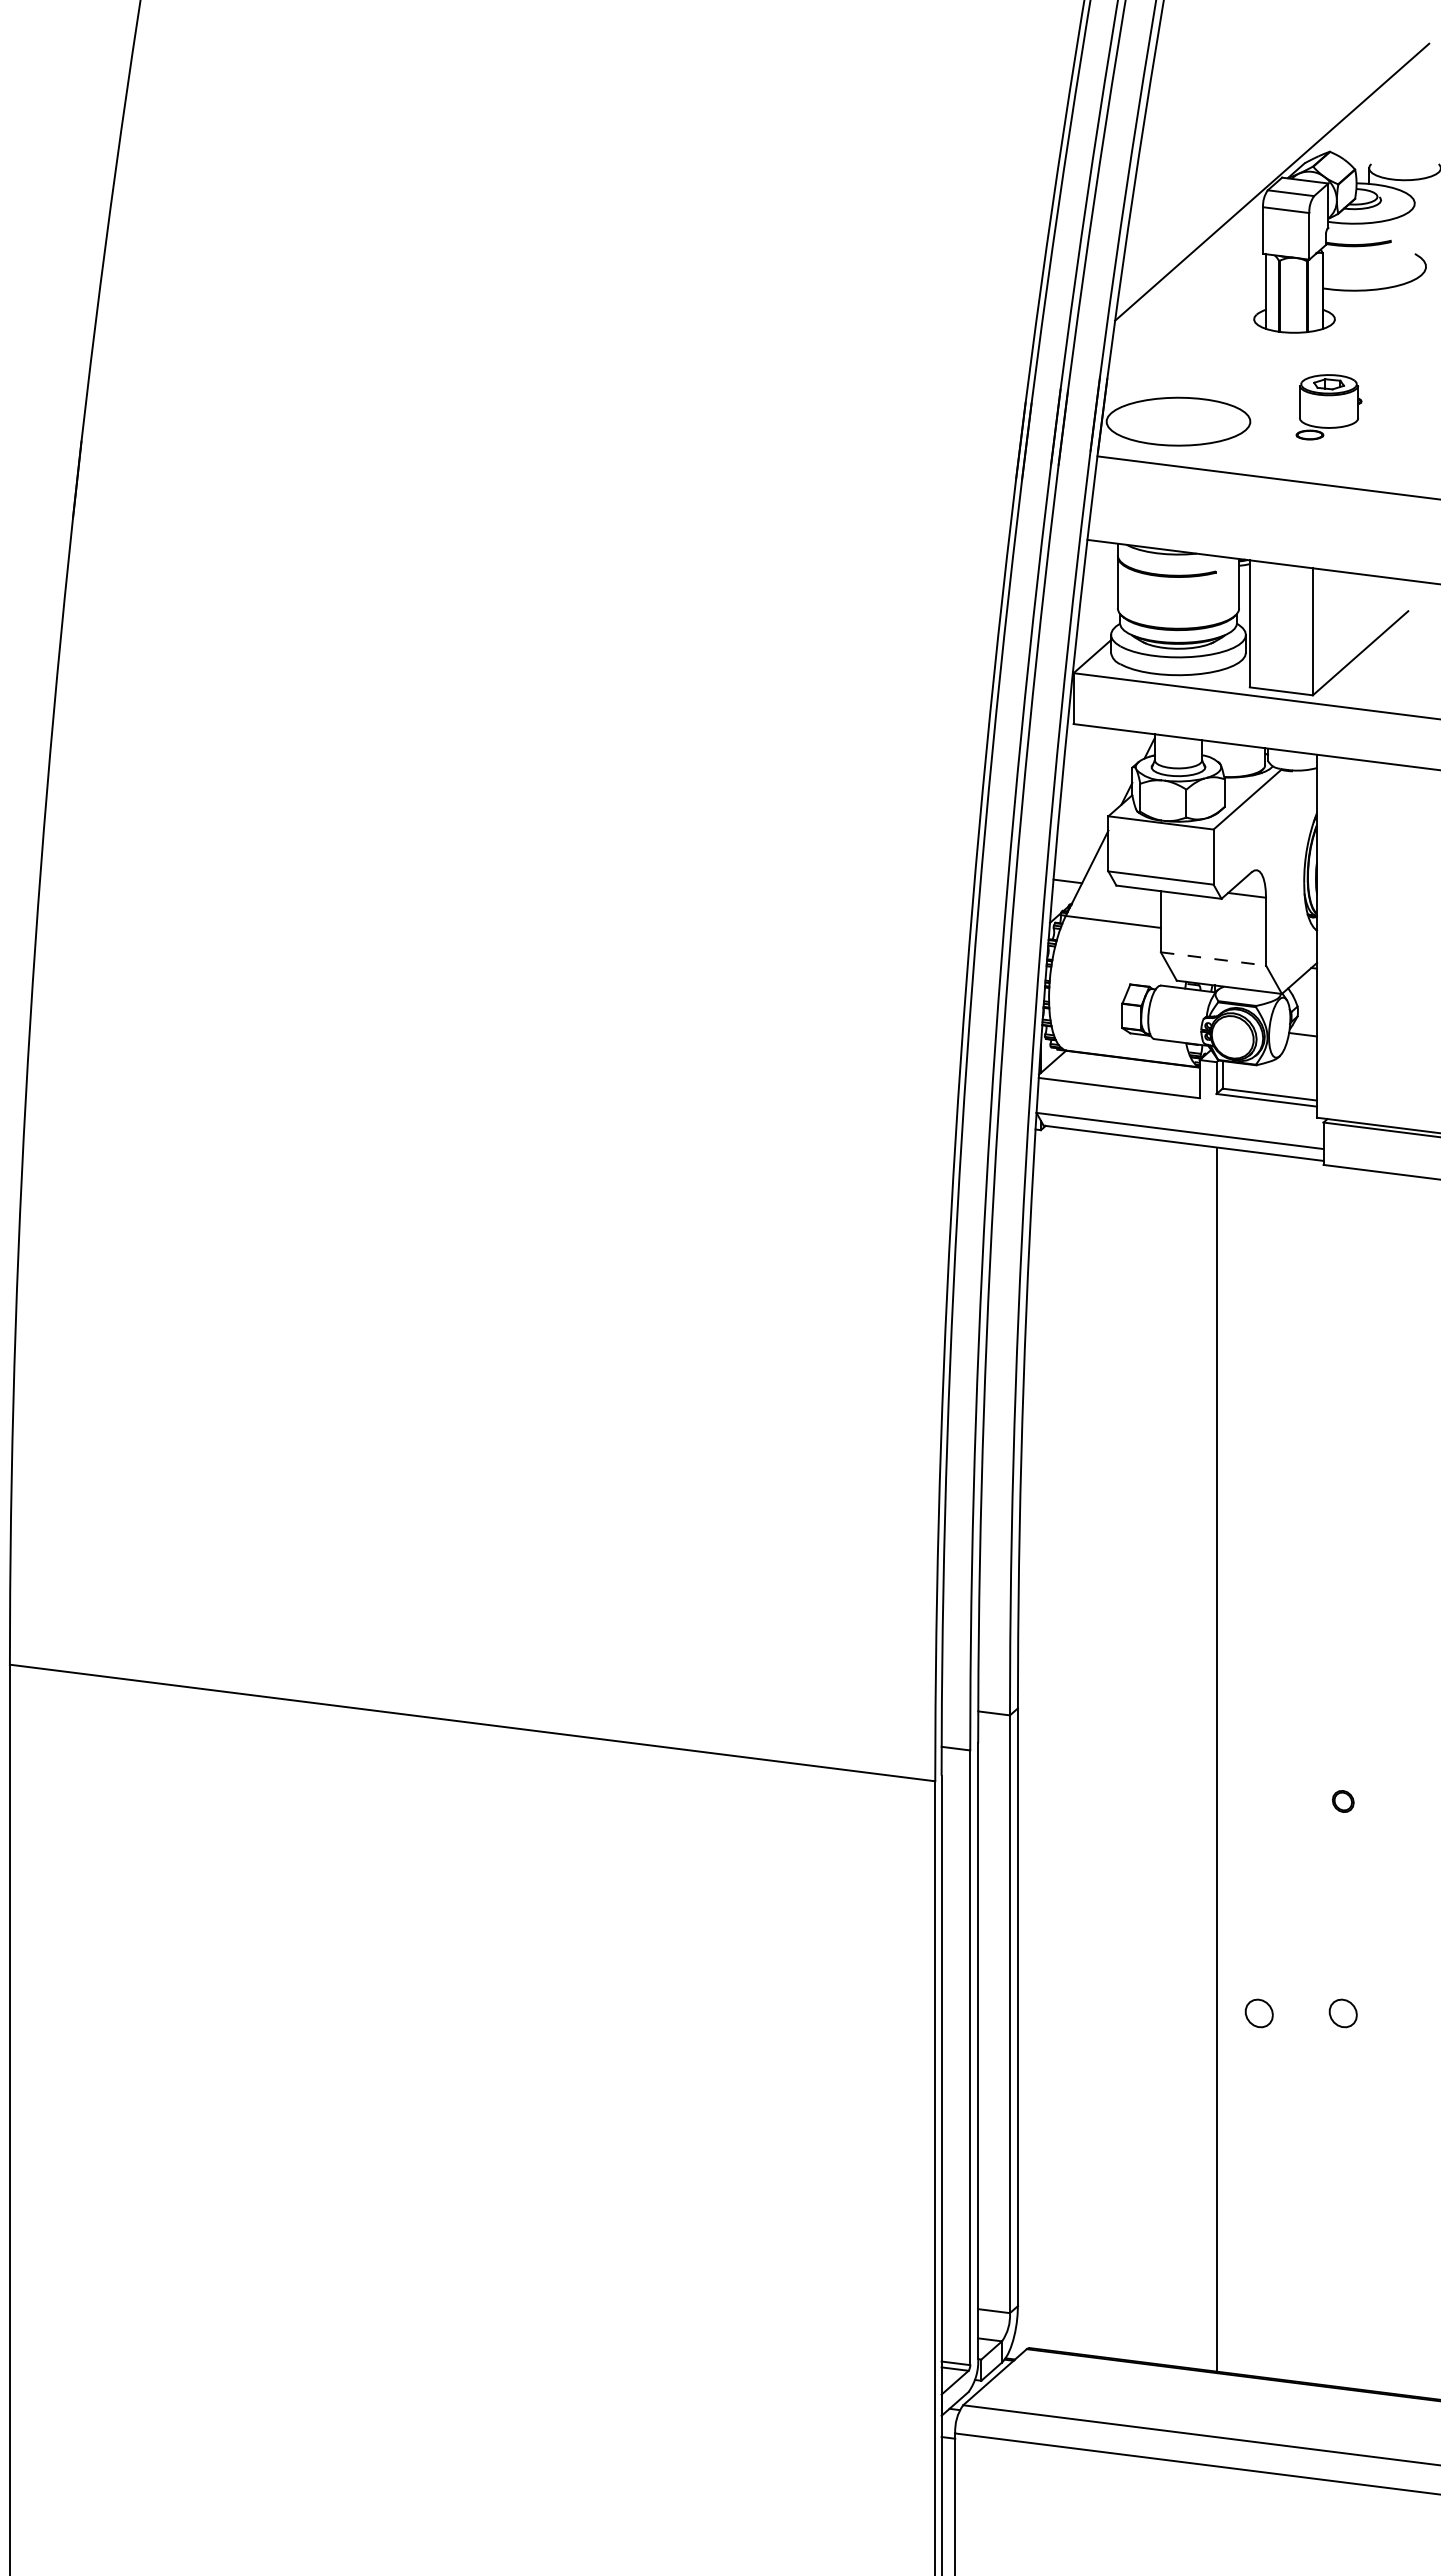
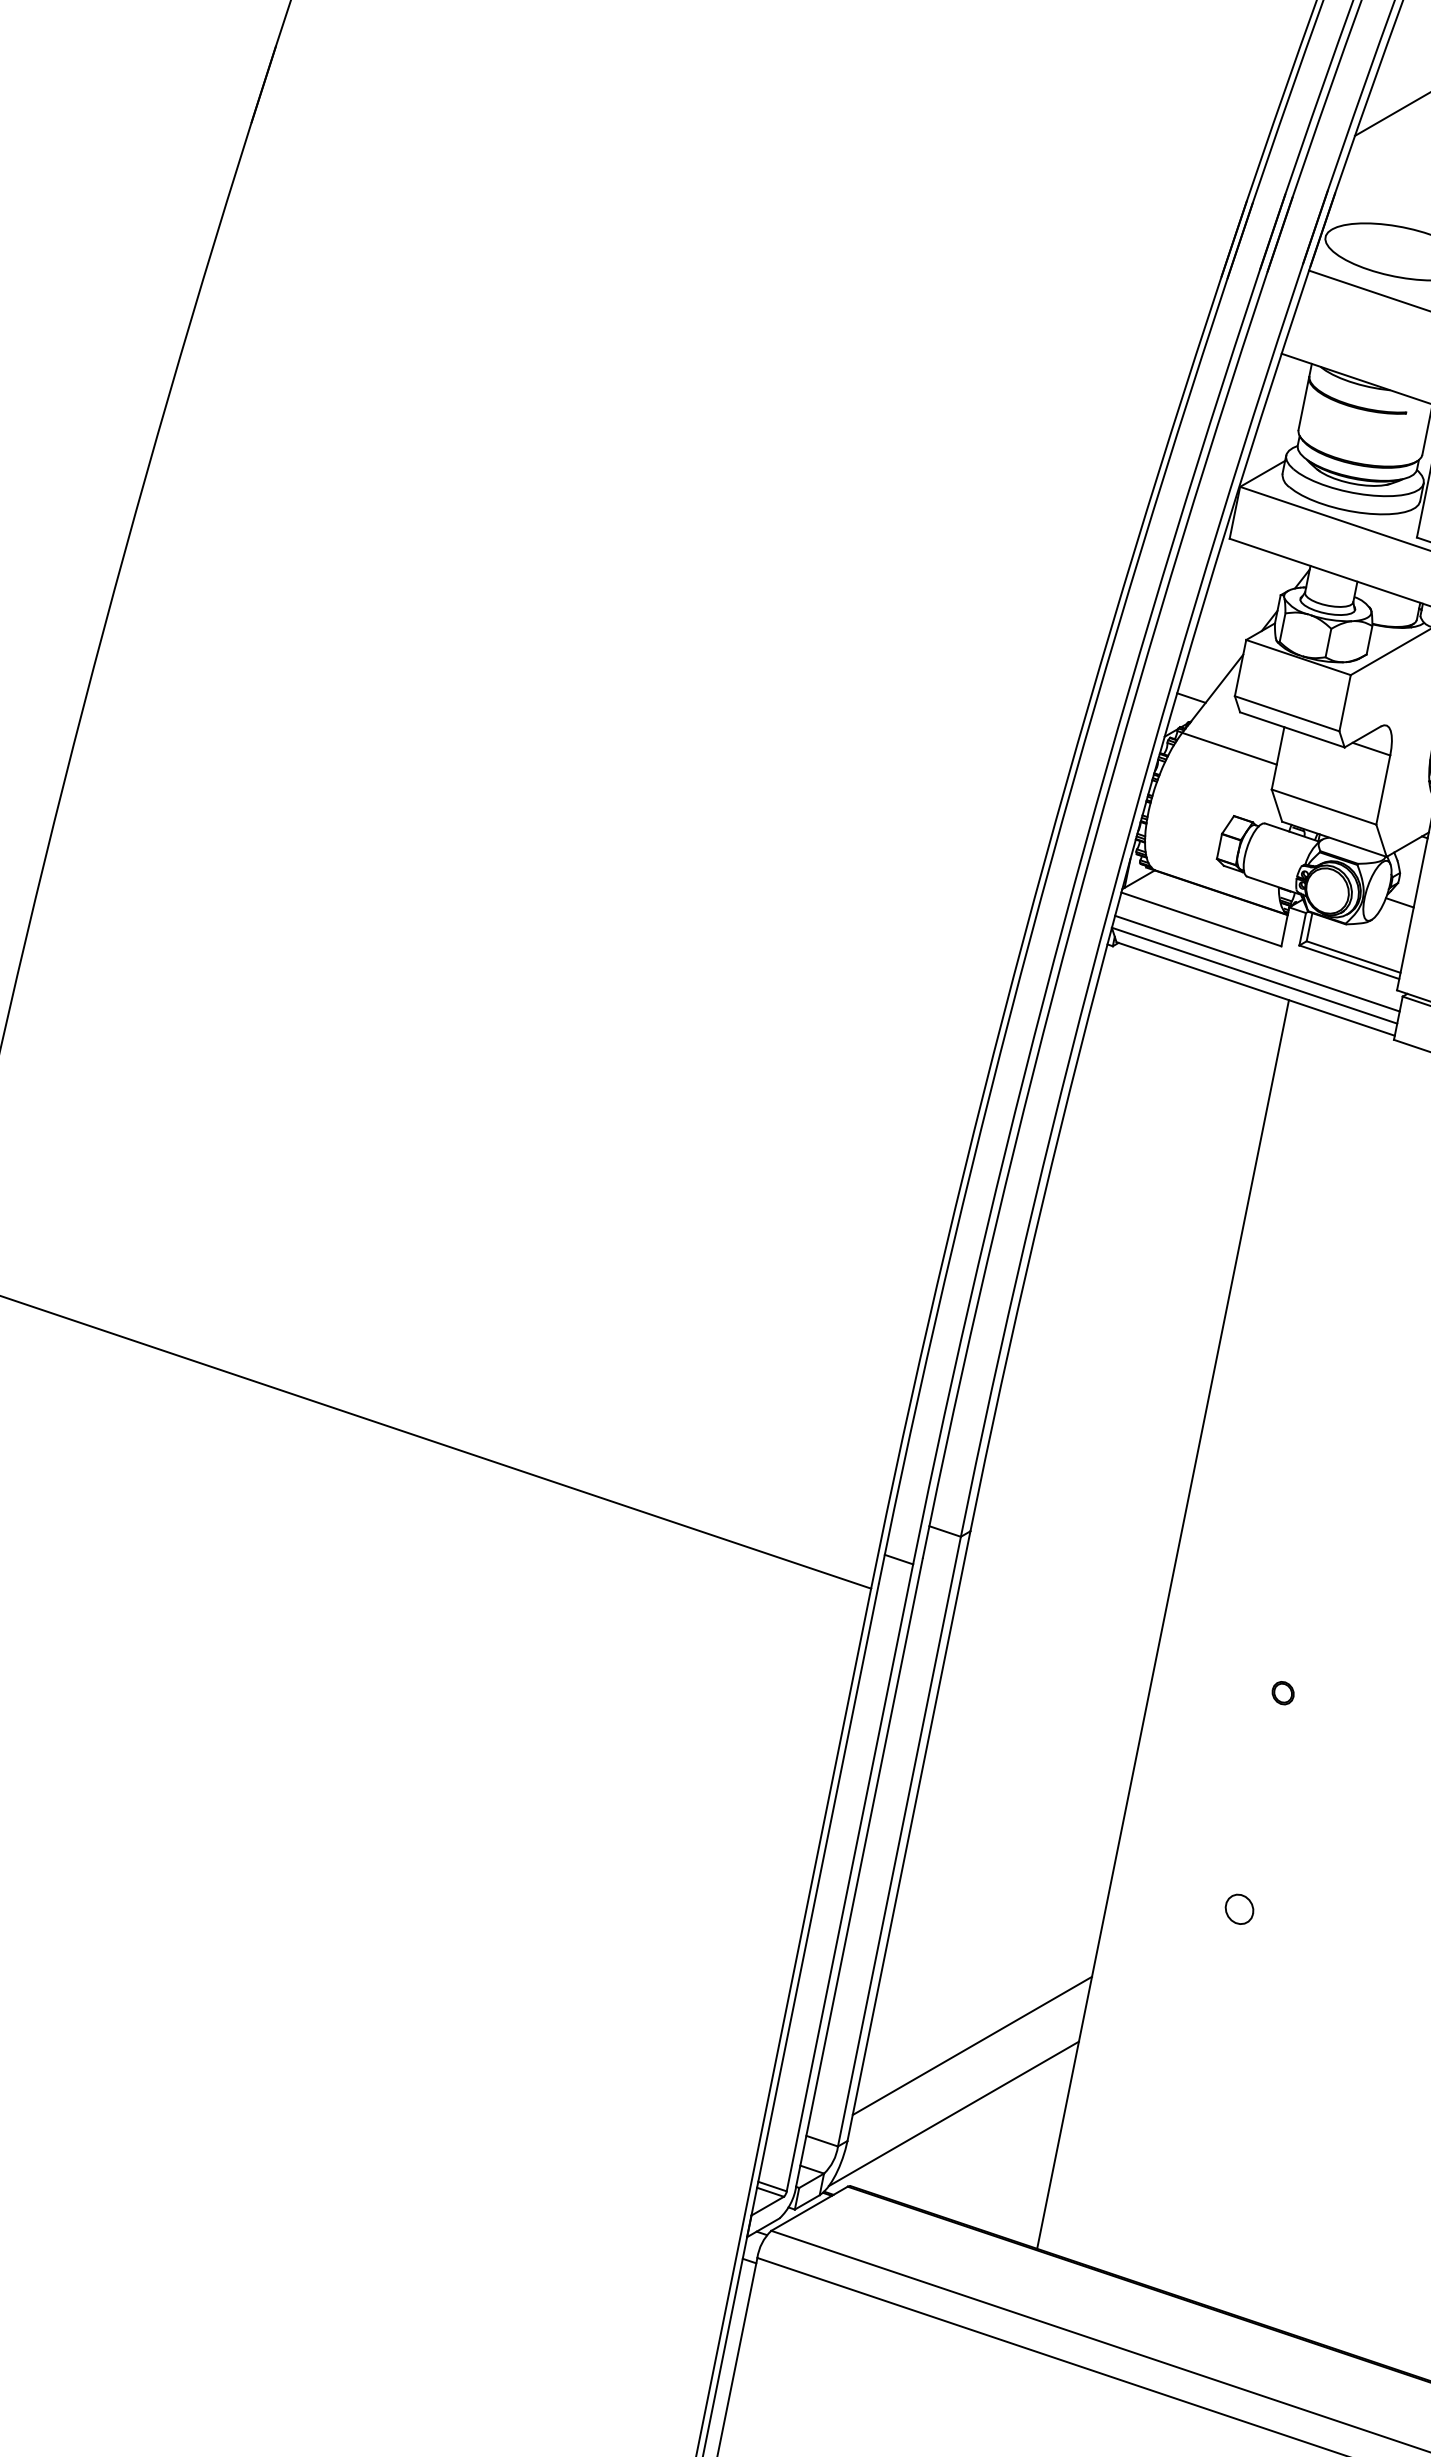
line: (1213, 958) -> (1324, 806), dashed -> solid
line: (1180, 1119) -> (1257, 964), added
part: (1258, 2013) -> (1153, 1891), removed
line: (1117, 2192) -> (972, 2045), added
line: (1112, 2260) -> (953, 2113), added

